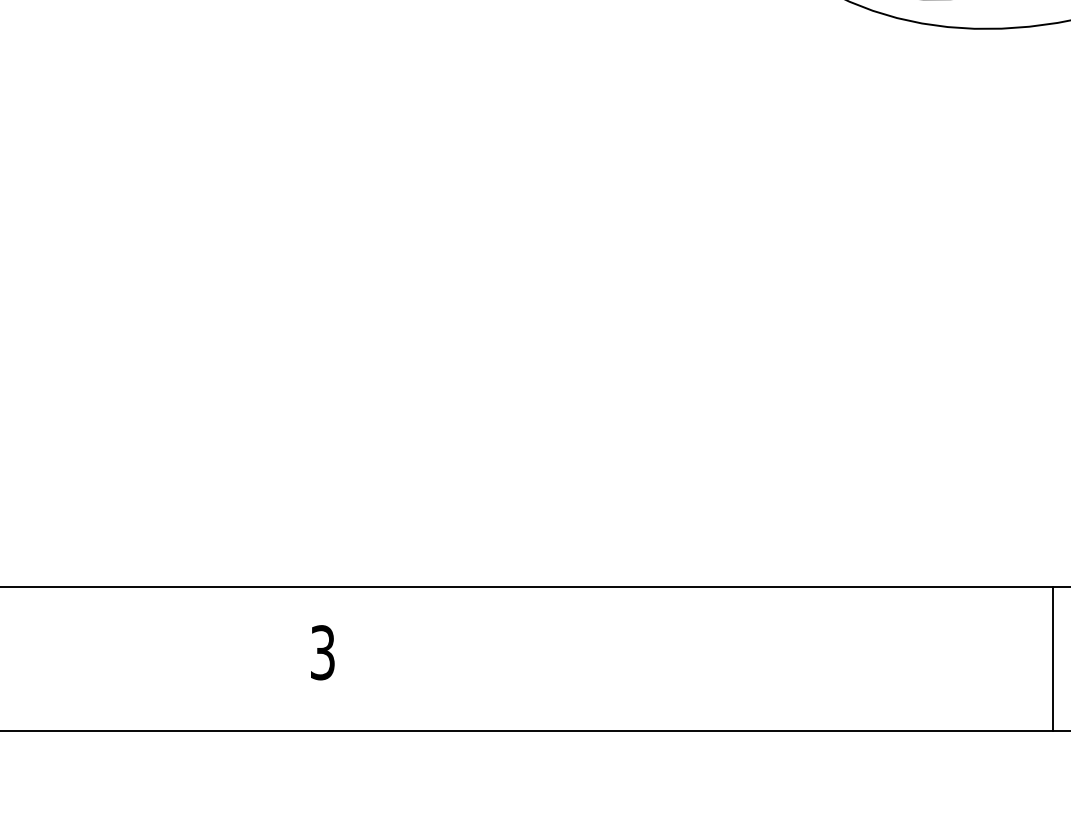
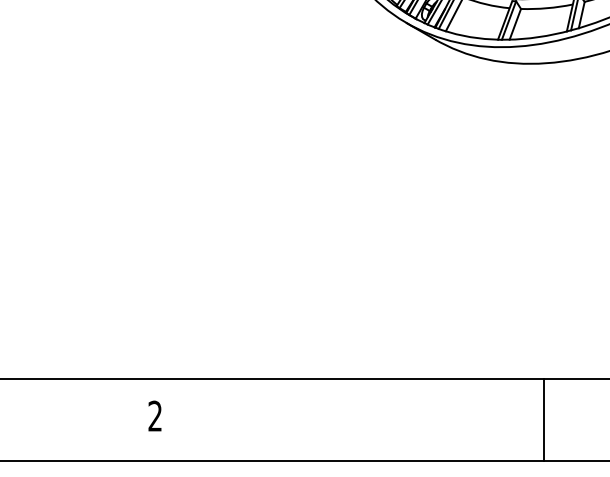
text: (321, 653) -> (154, 416), 3 -> 2
line: (1052, 658) -> (543, 419), moved

